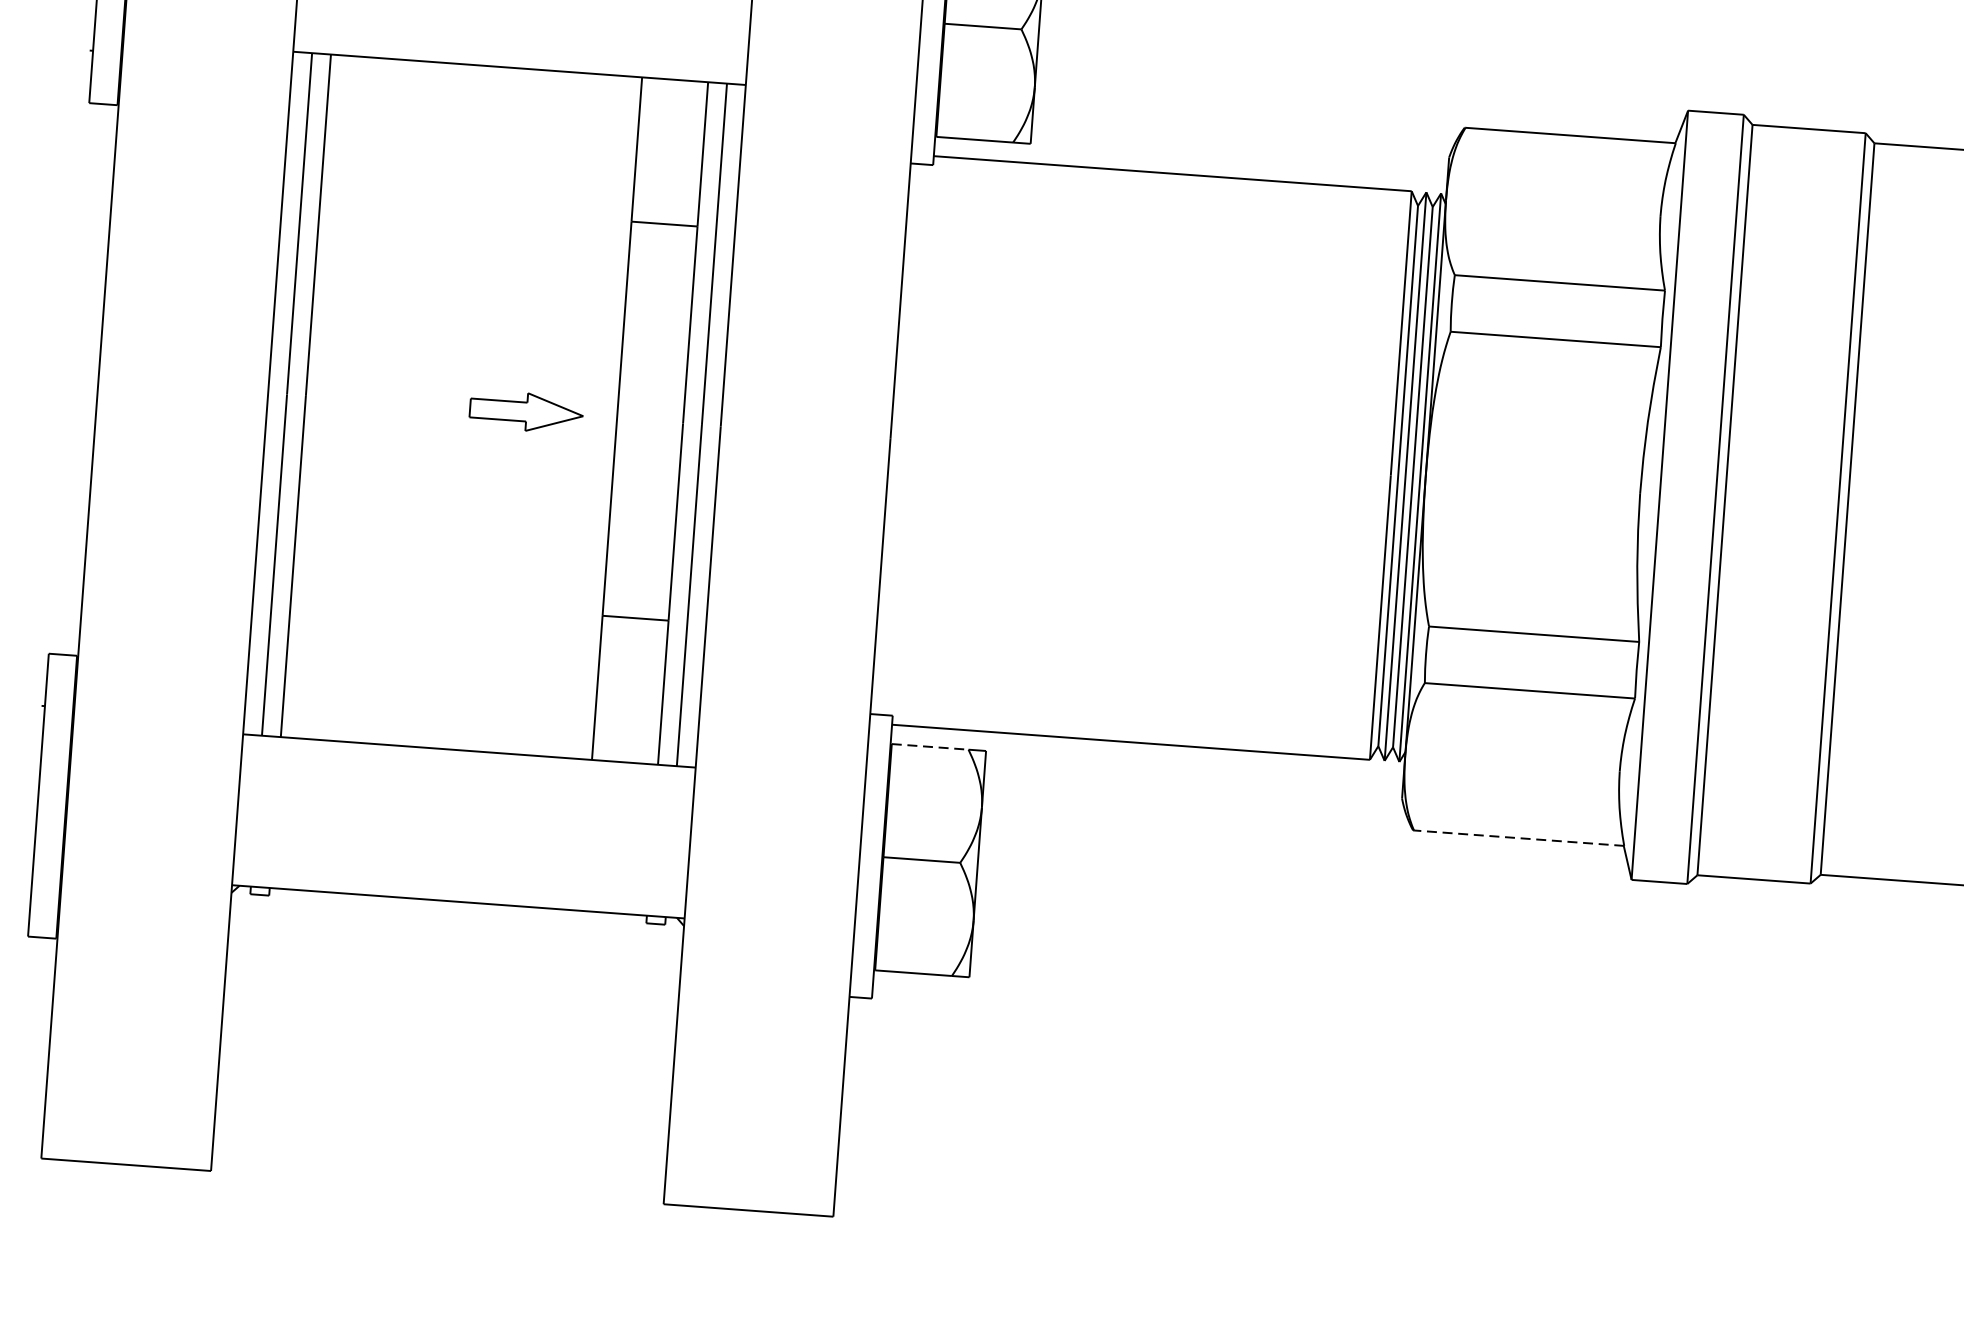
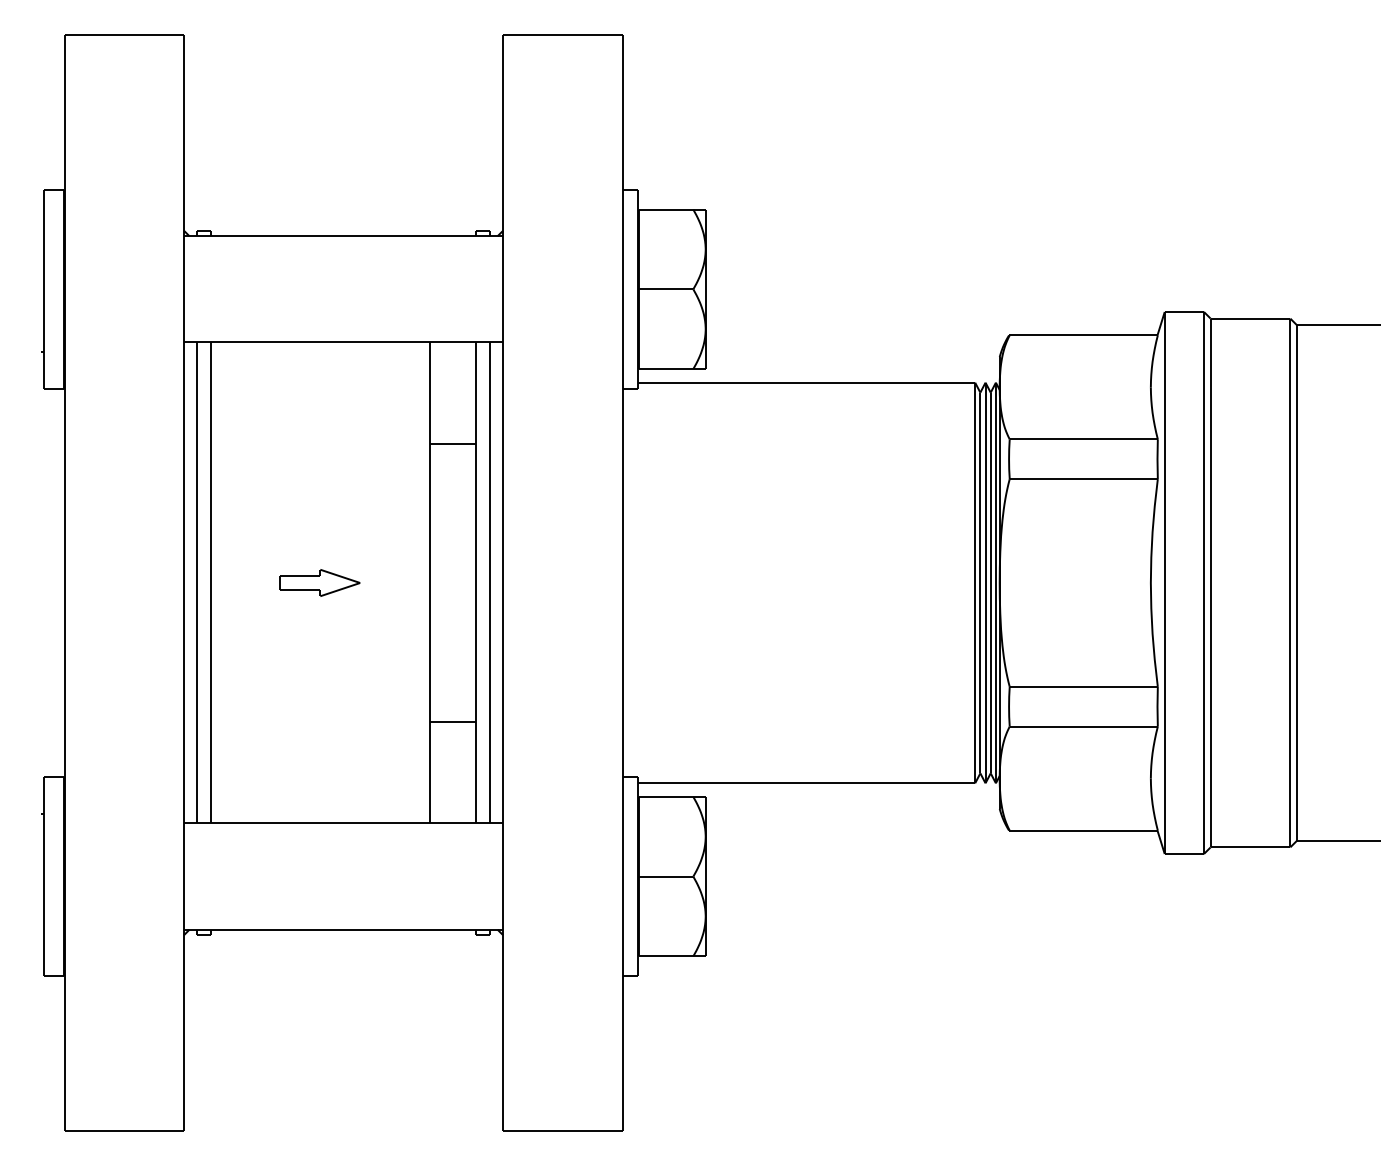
part: (525, 411) -> (319, 582), moved
line: (930, 746) -> (666, 796), dashed -> solid
line: (1518, 838) -> (1083, 830), dashed -> solid

